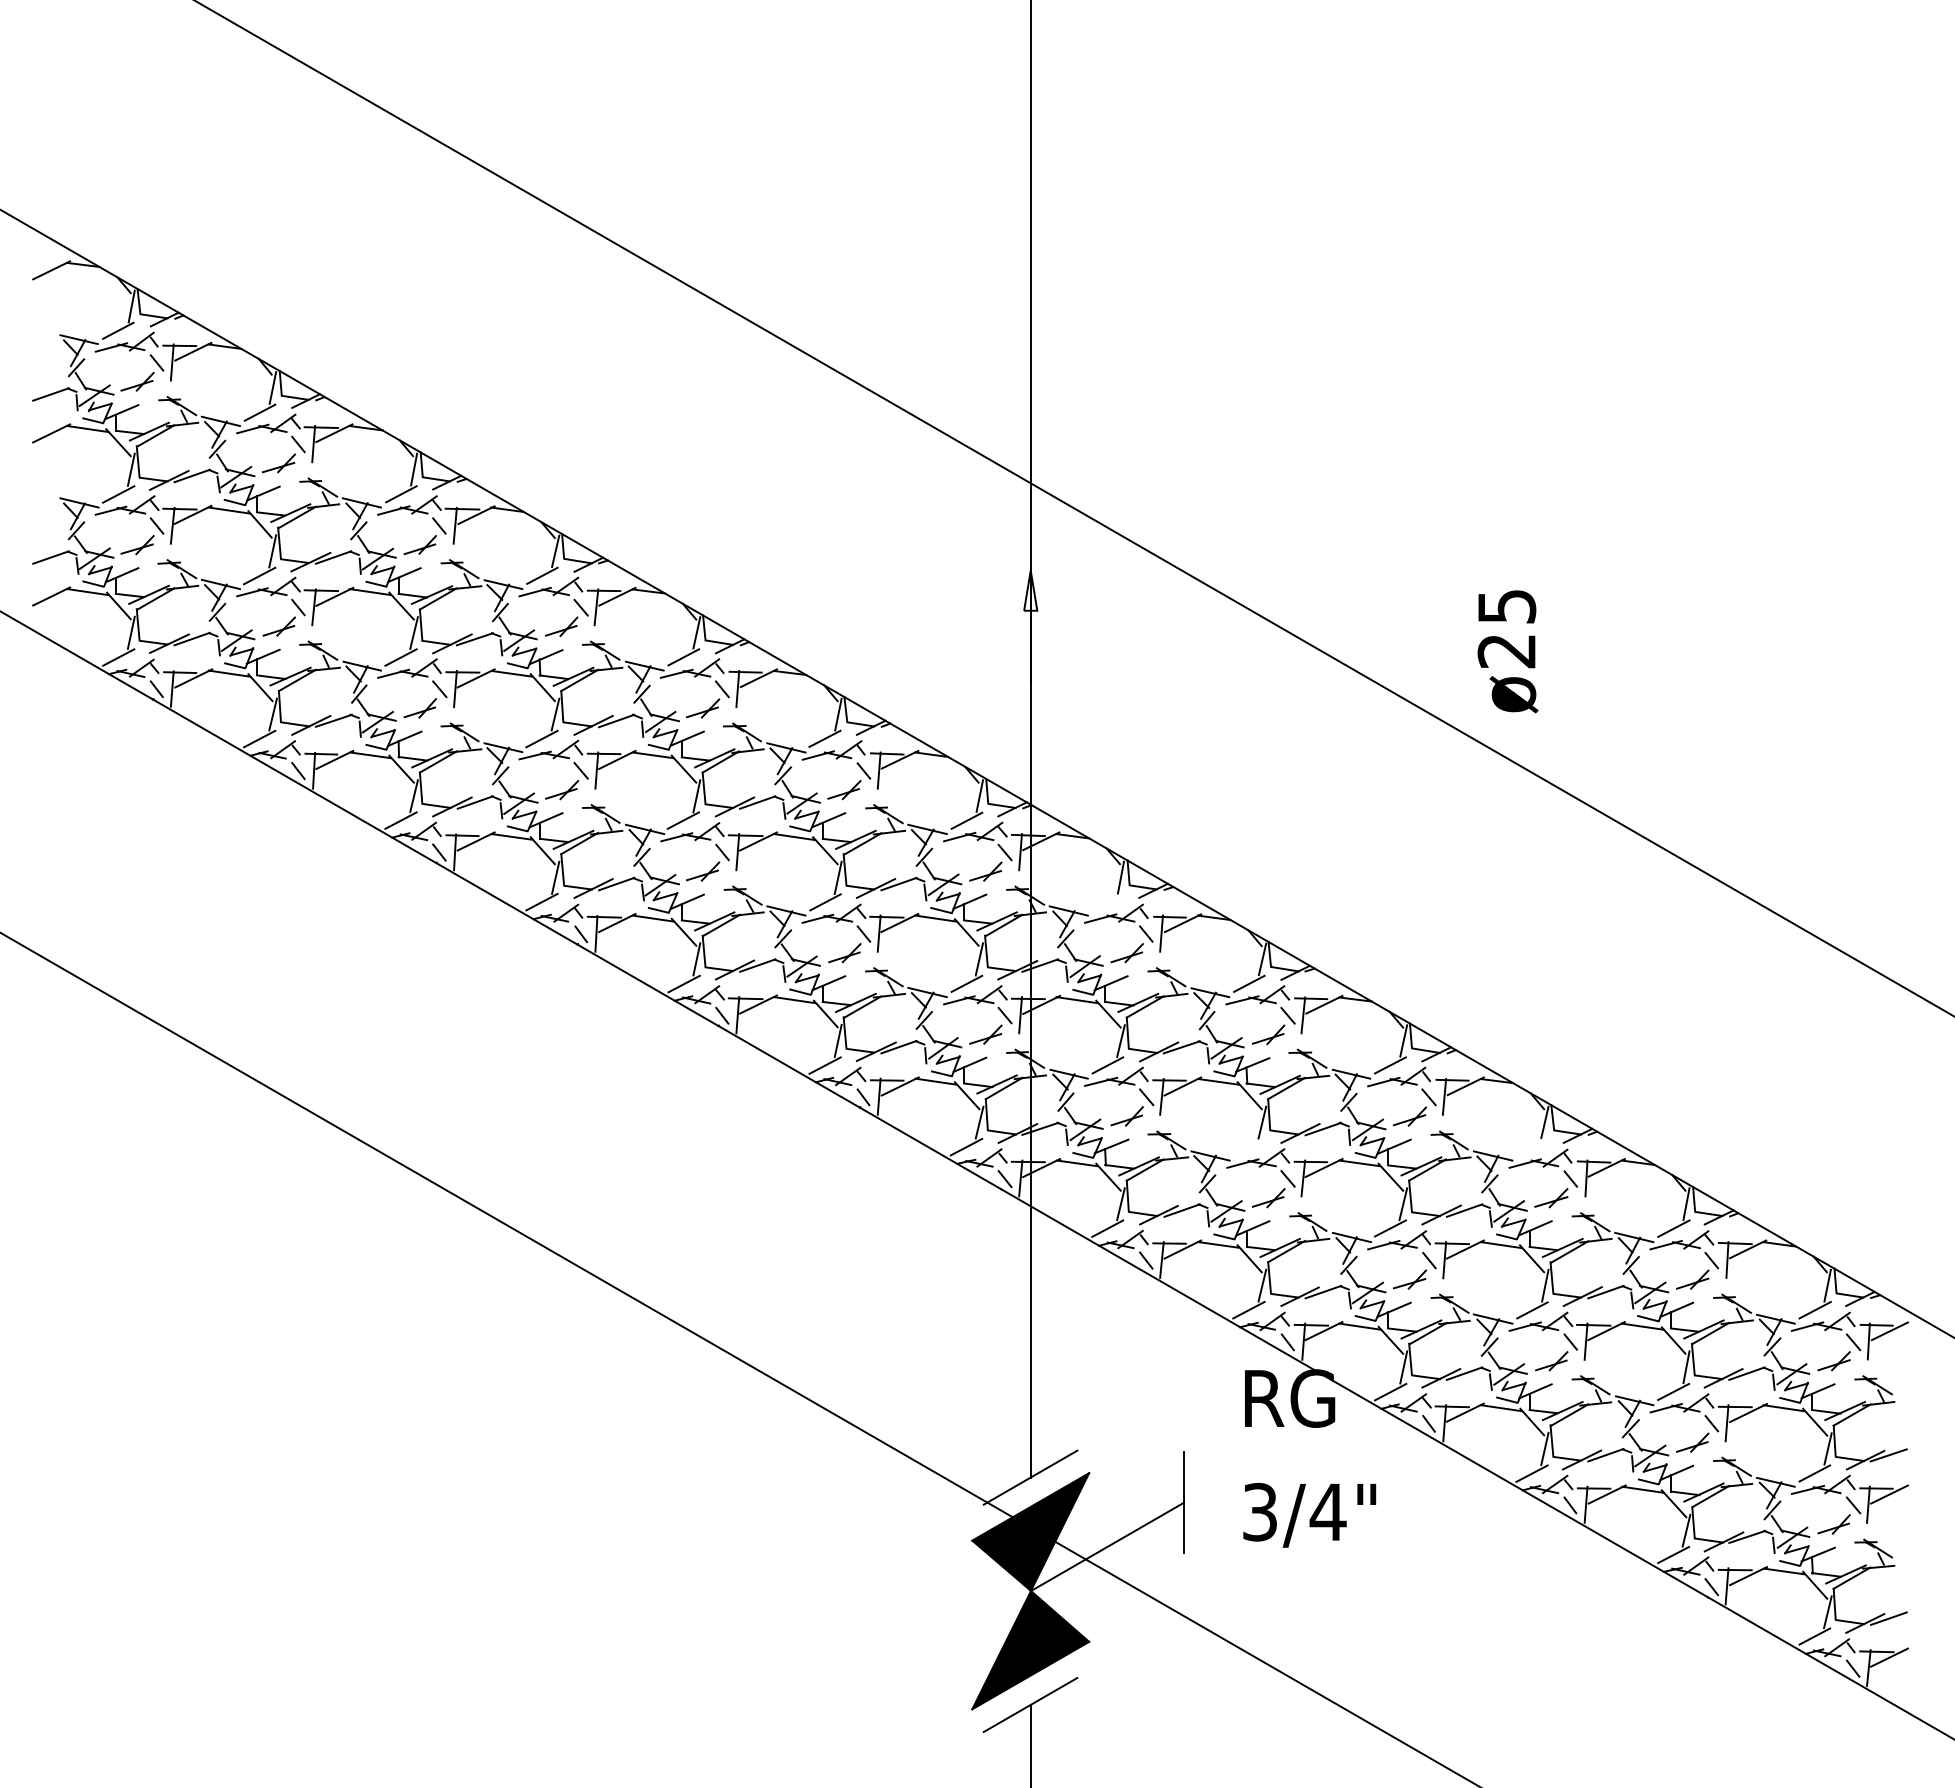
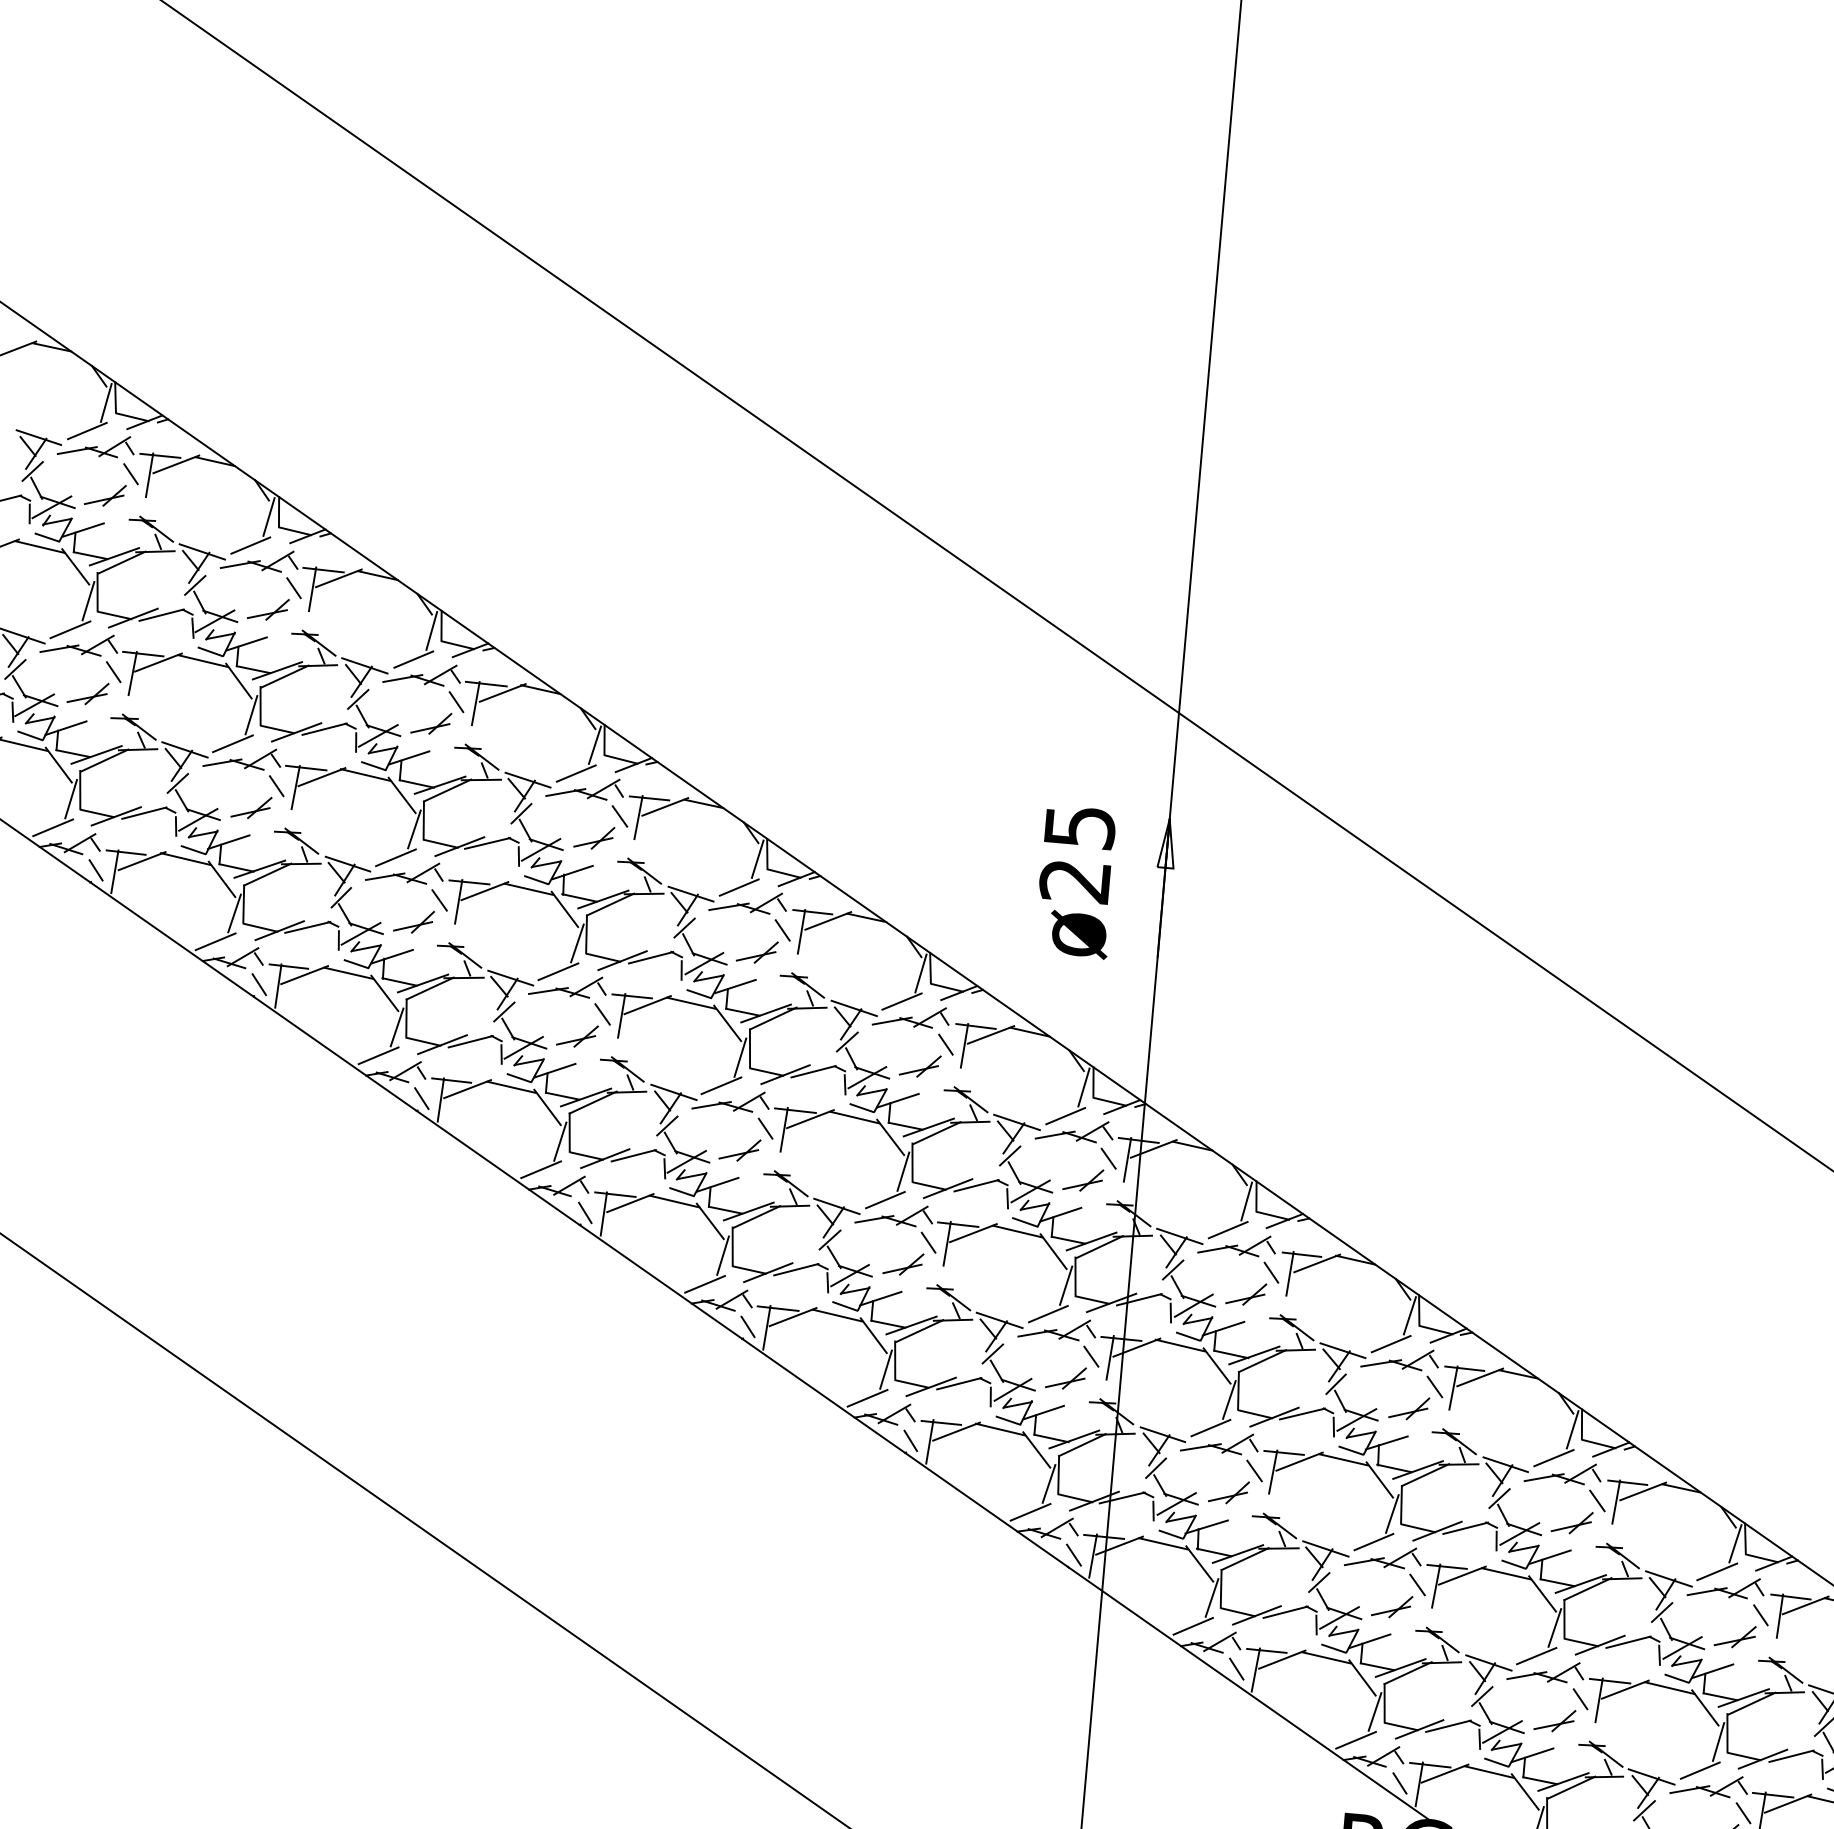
text: (1507, 651) -> (1075, 881), moved
line: (1107, 902) -> (1227, 1230), added
line: (1249, 1146) -> (1374, 1541), added
line: (1531, 1146) -> (1716, 1571), added

